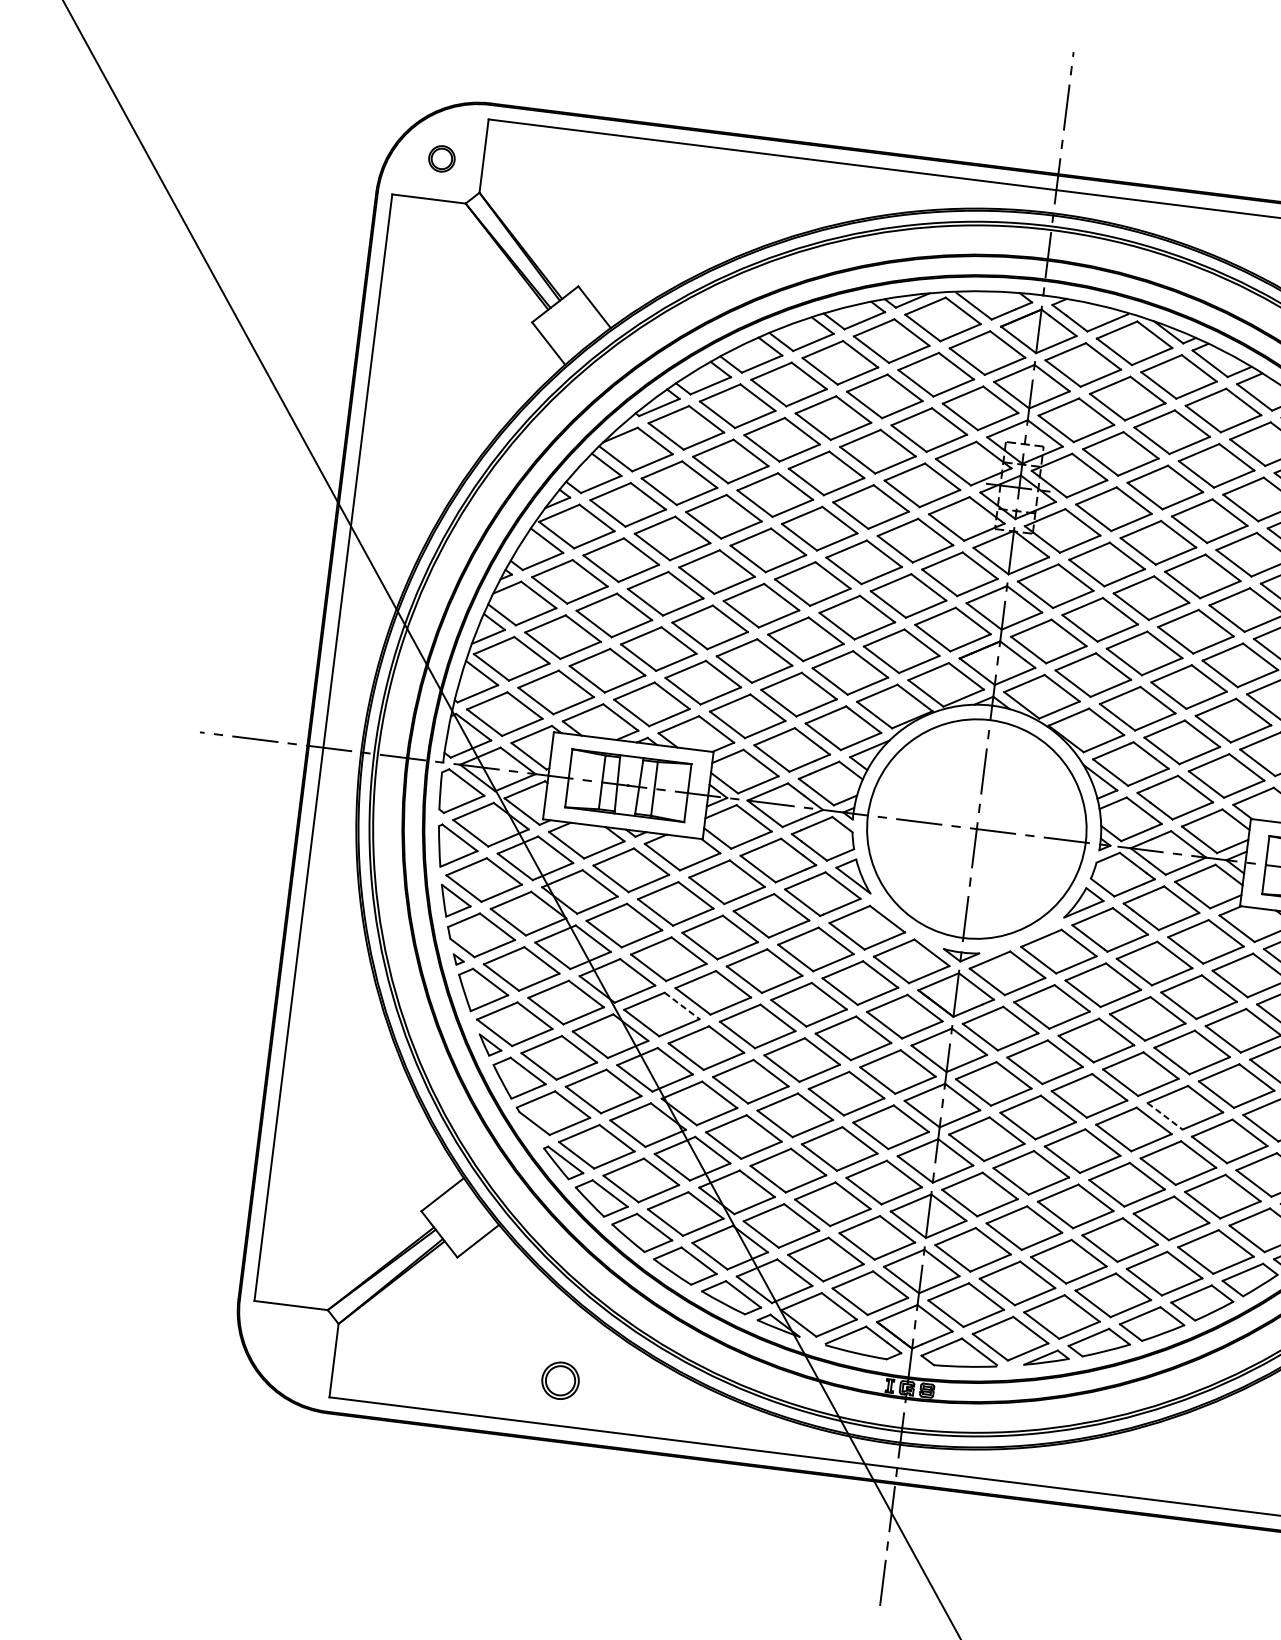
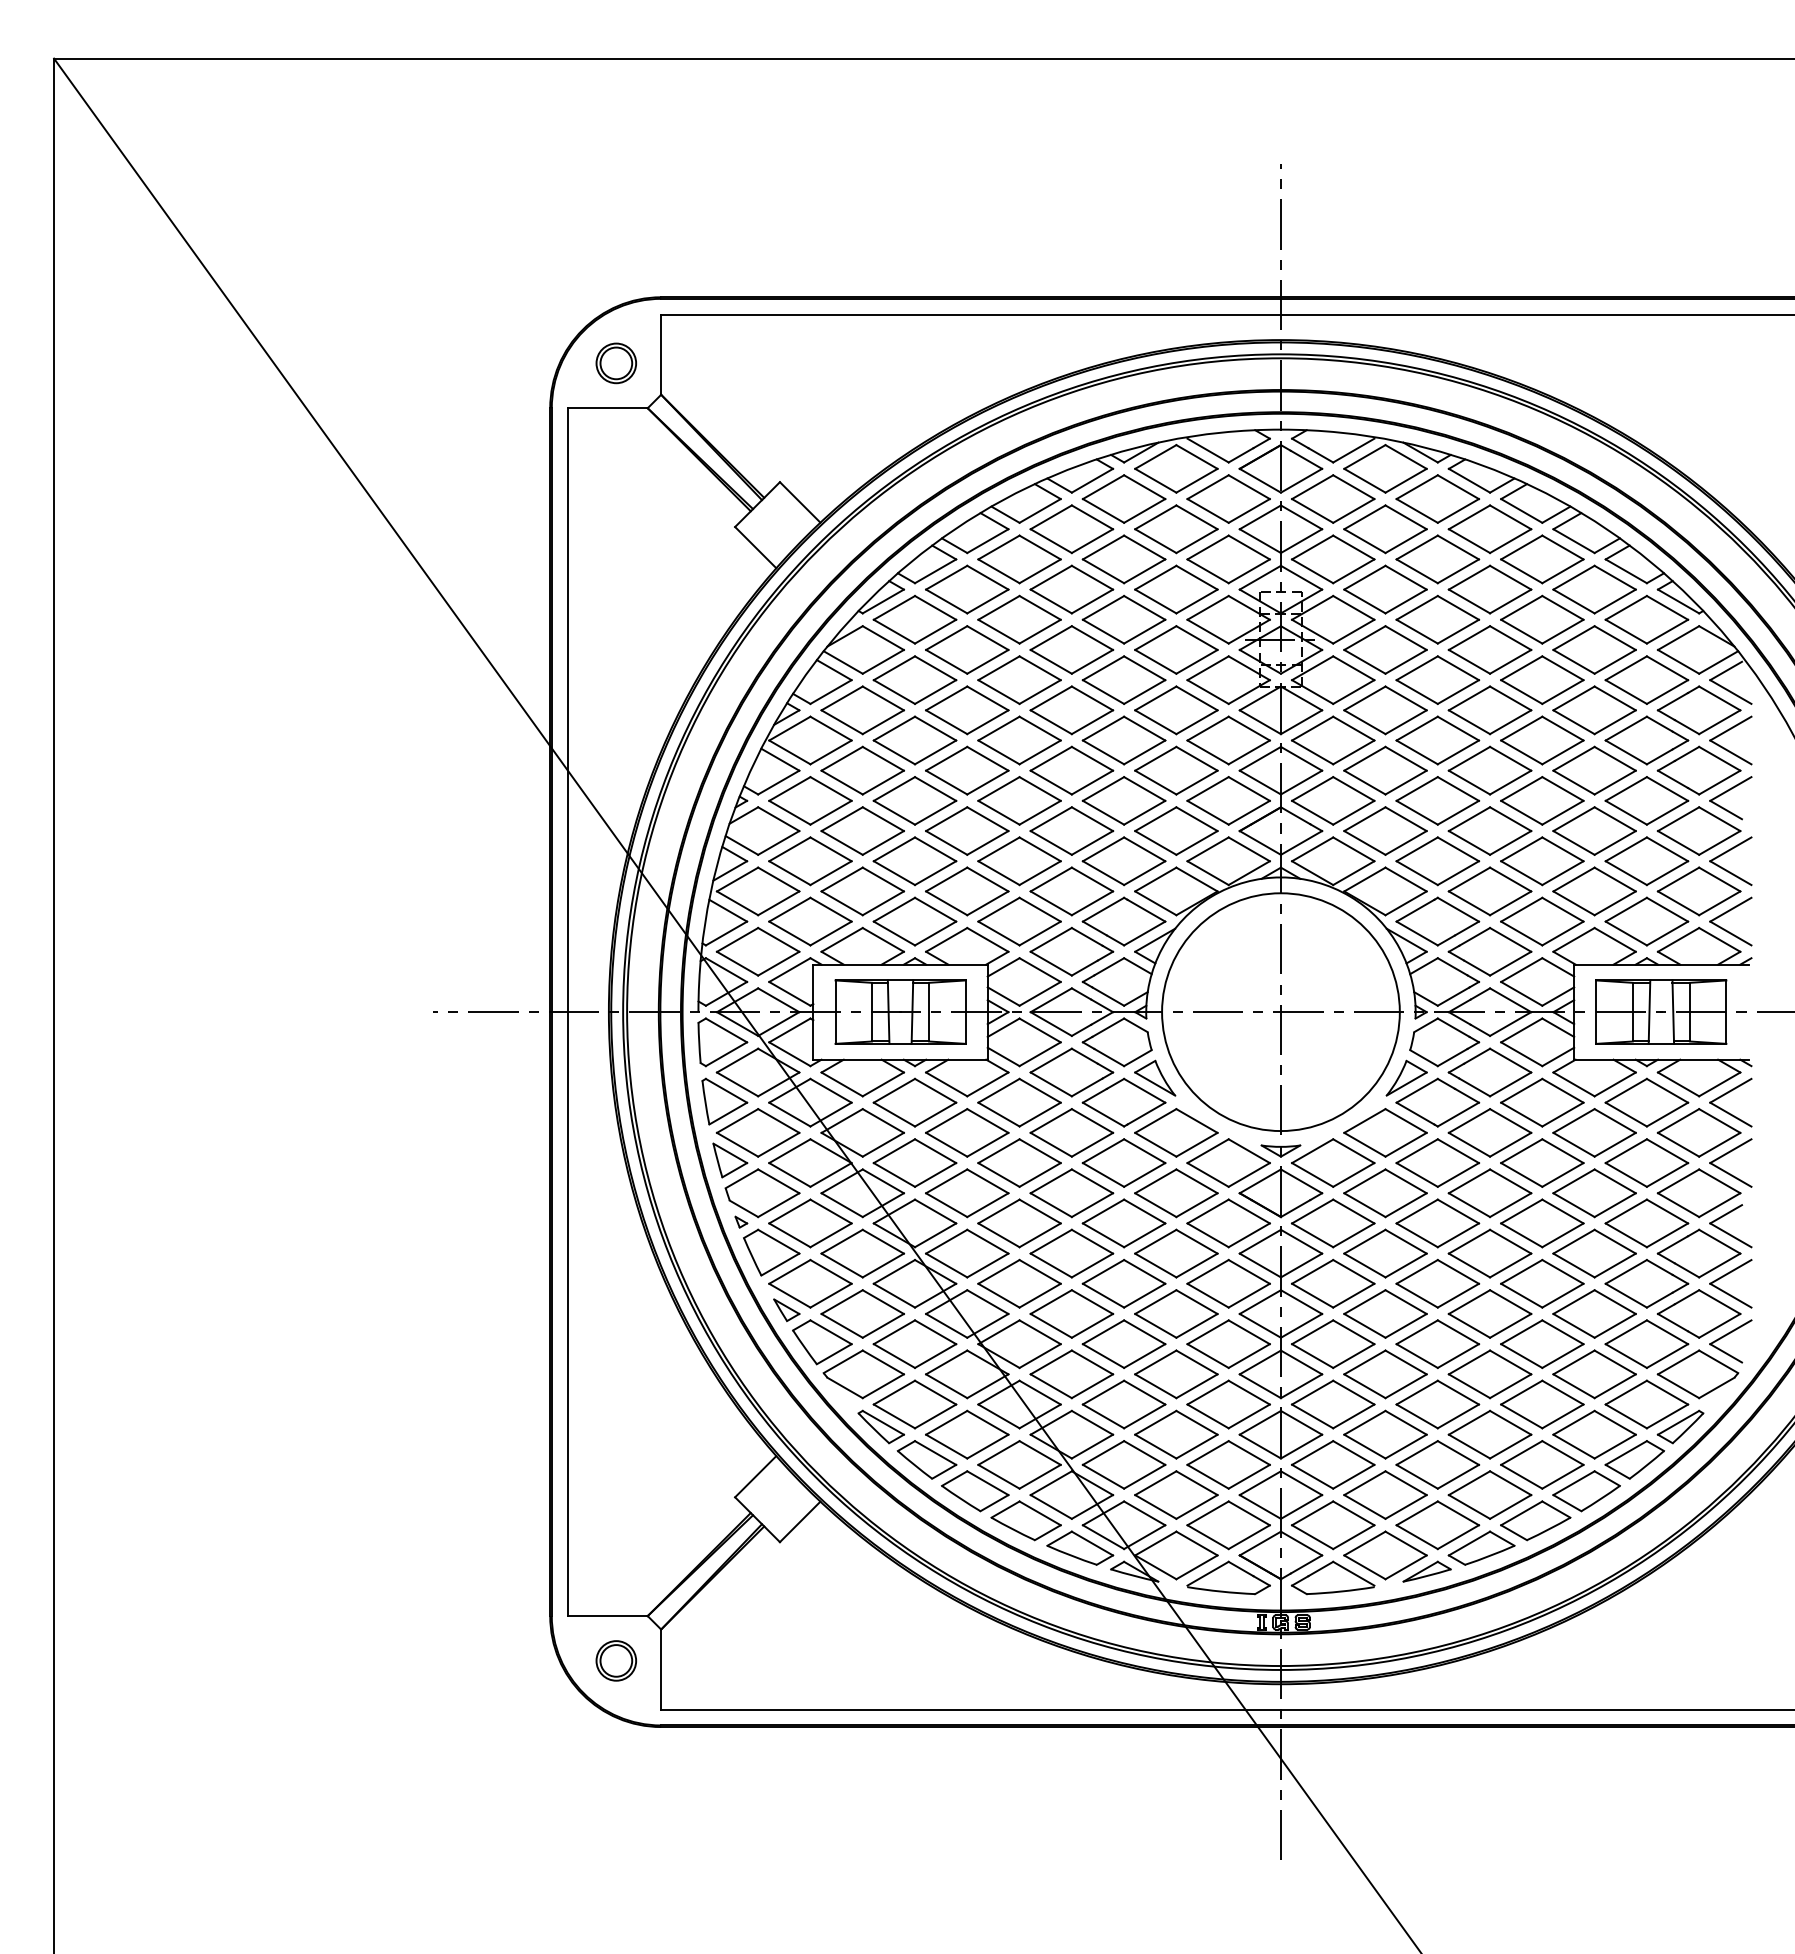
part: (441, 158) -> (615, 363), size x1.43
line: (681, 1005) -> (987, 1241), dashed -> solid
line: (1164, 1116) -> (1521, 1295), dashed -> solid
part: (559, 1380) -> (615, 1660), moved

